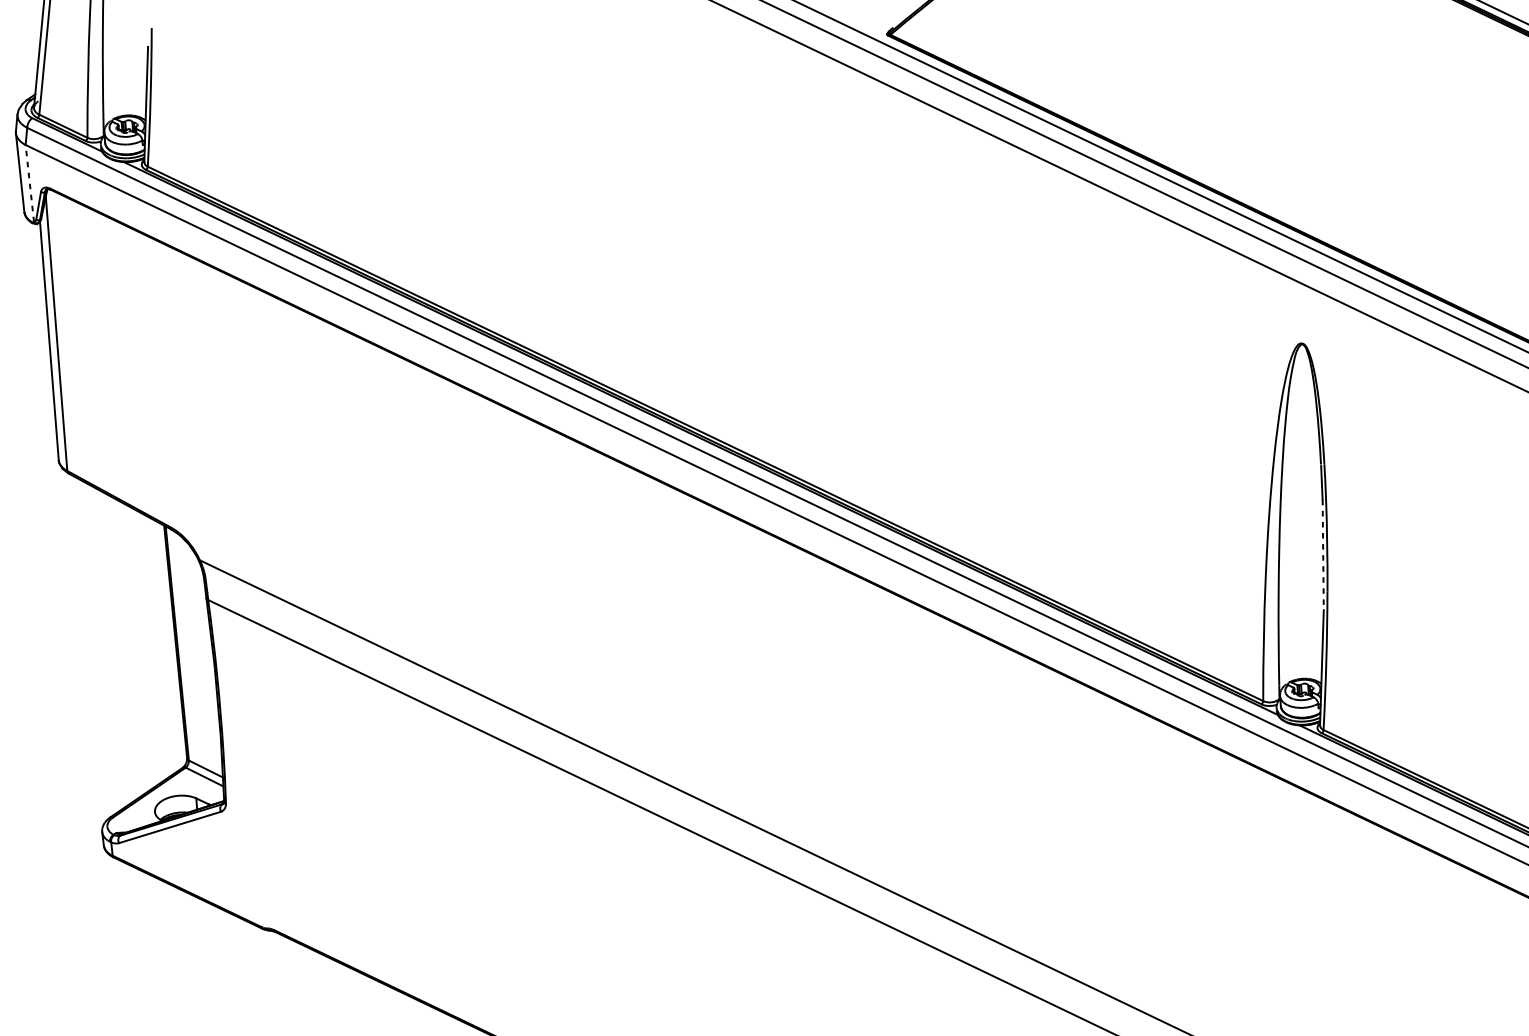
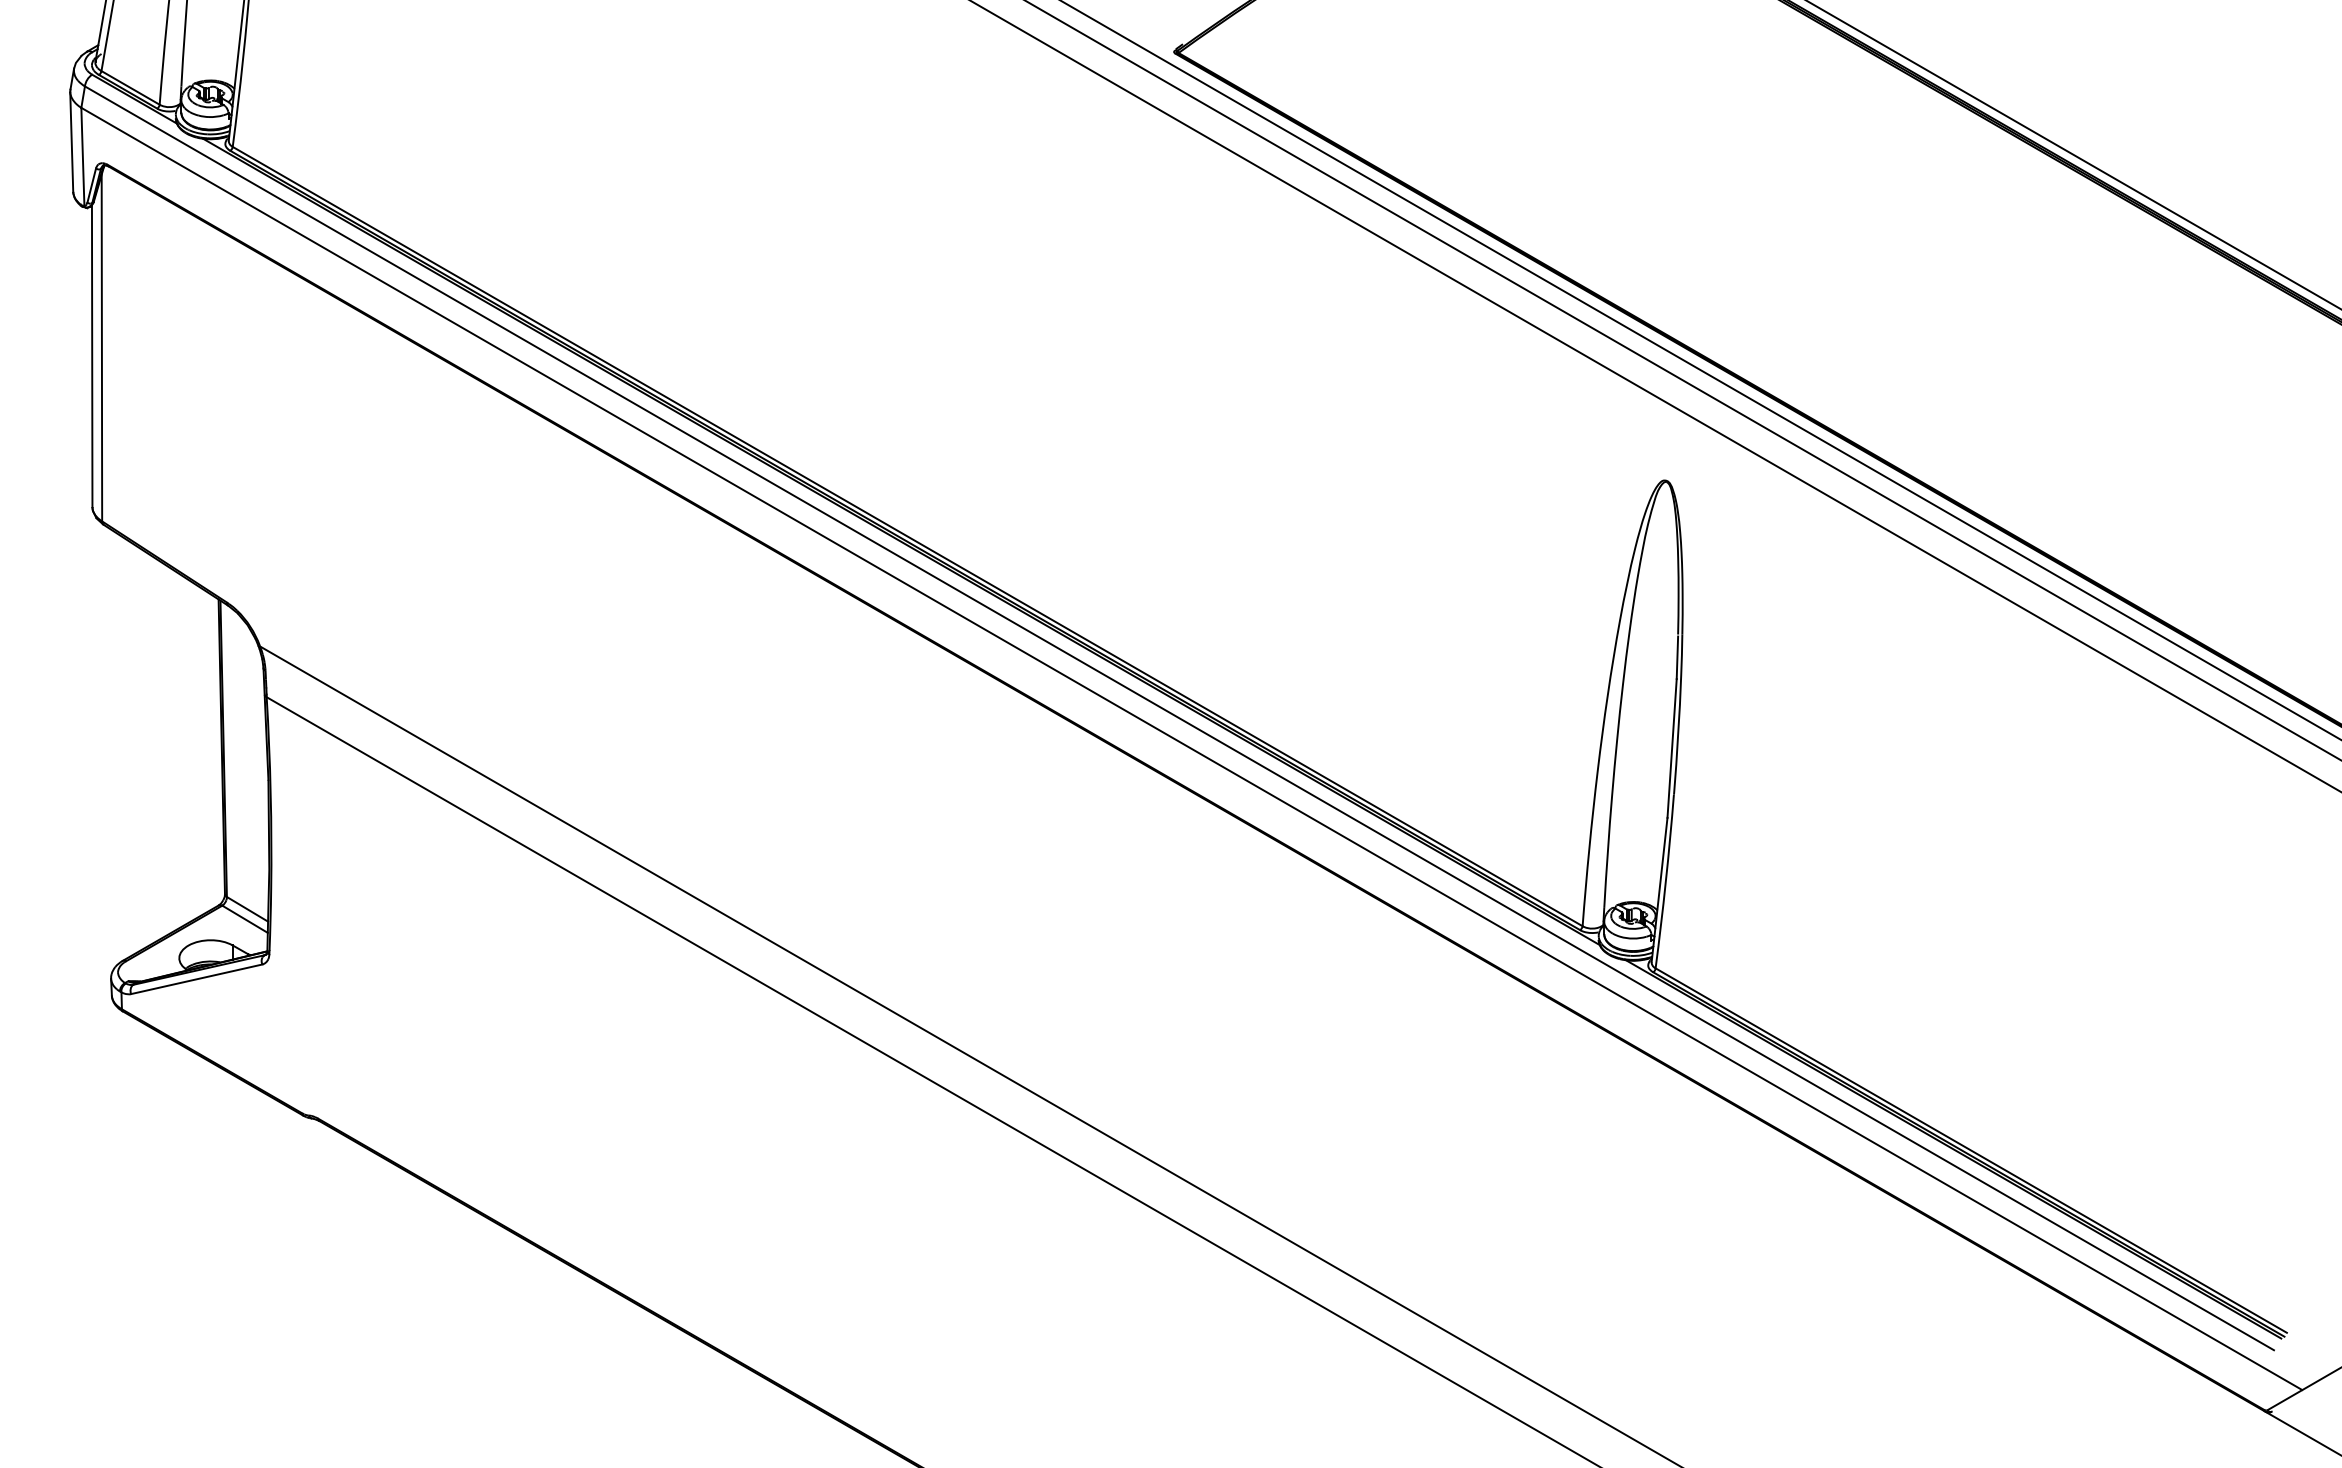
line: (29, 183) -> (82, 156), dashed -> solid
line: (1323, 555) -> (1672, 748), dashed -> solid

